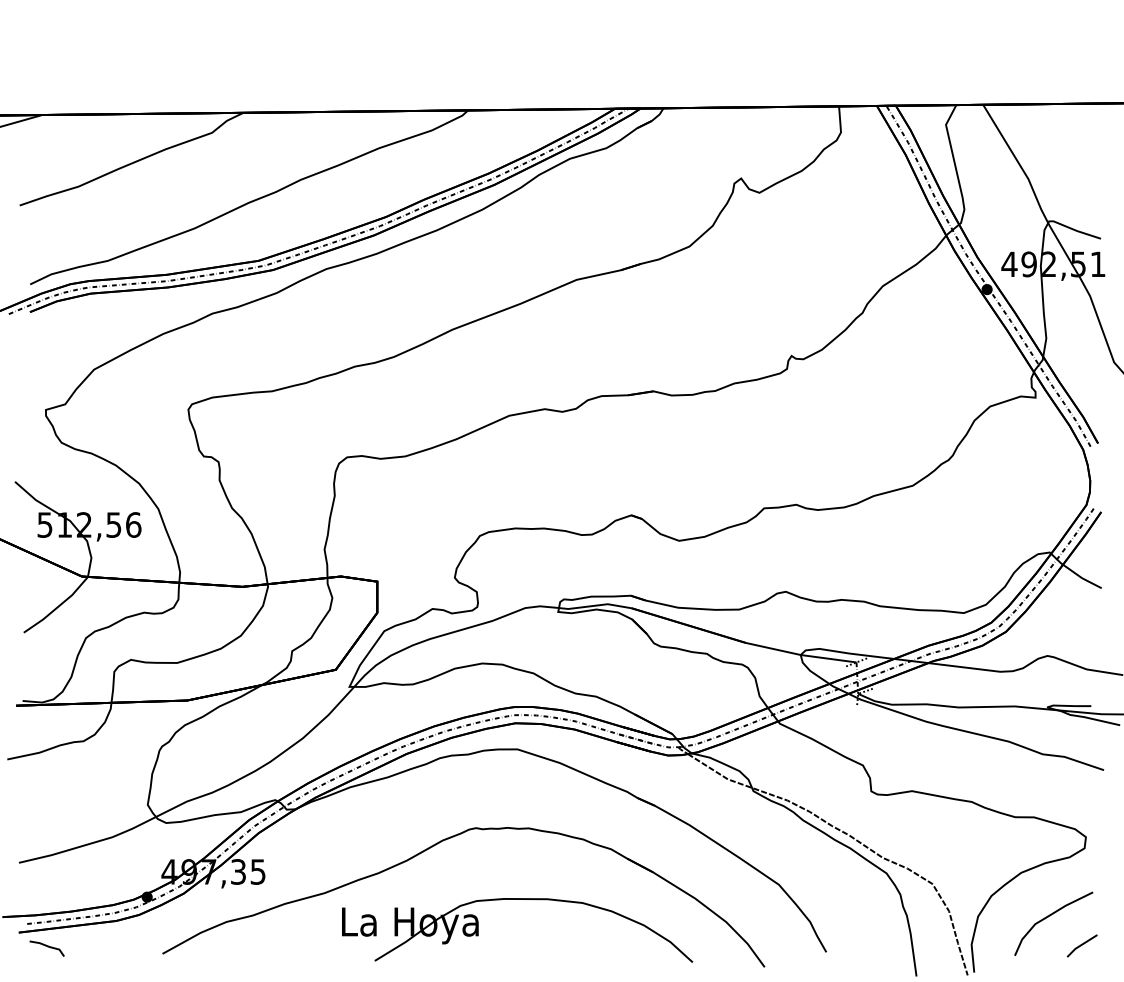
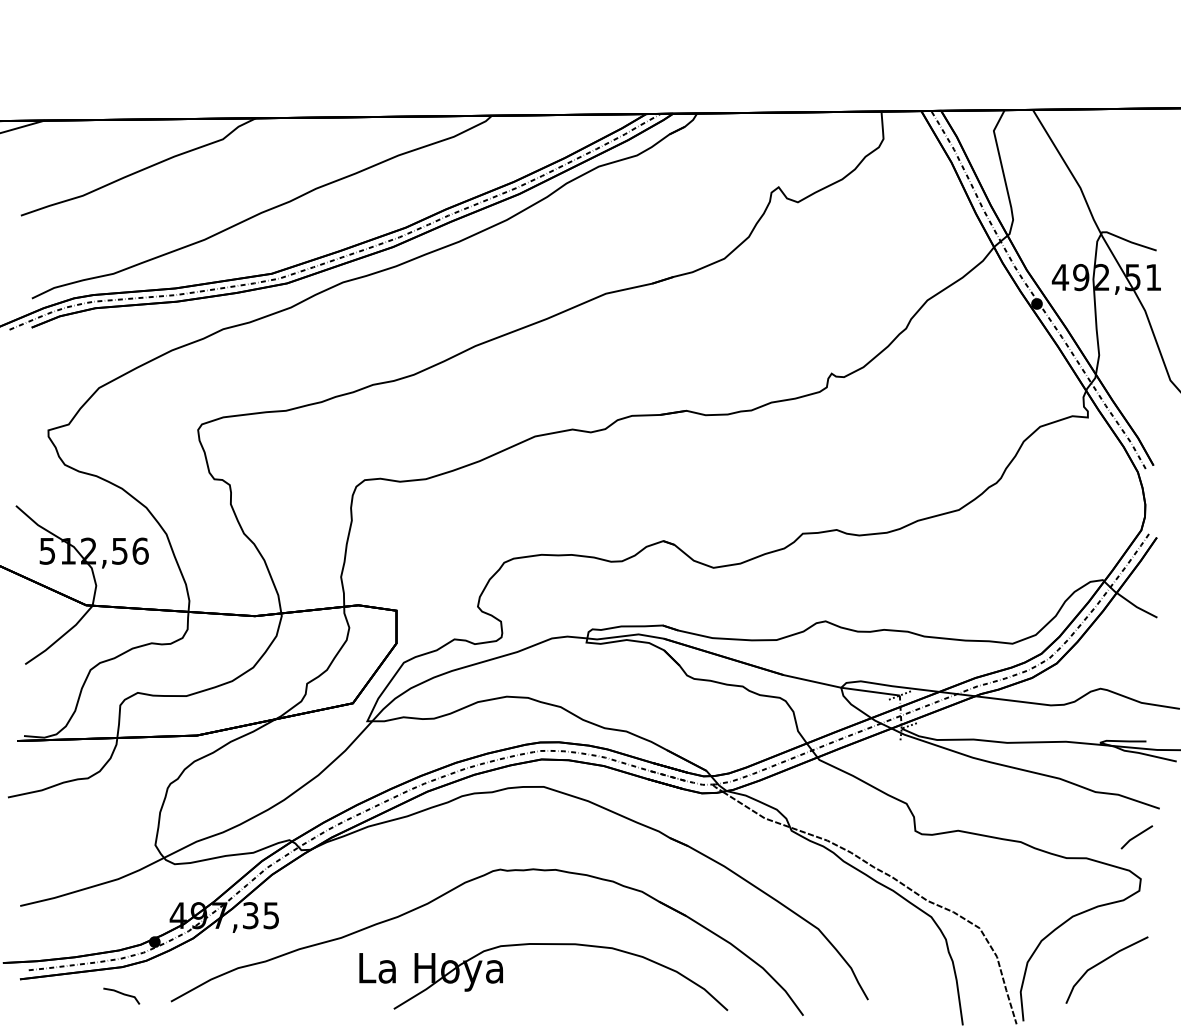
line: (1081, 946) -> (1136, 837), moved
line: (46, 947) -> (121, 994), moved

